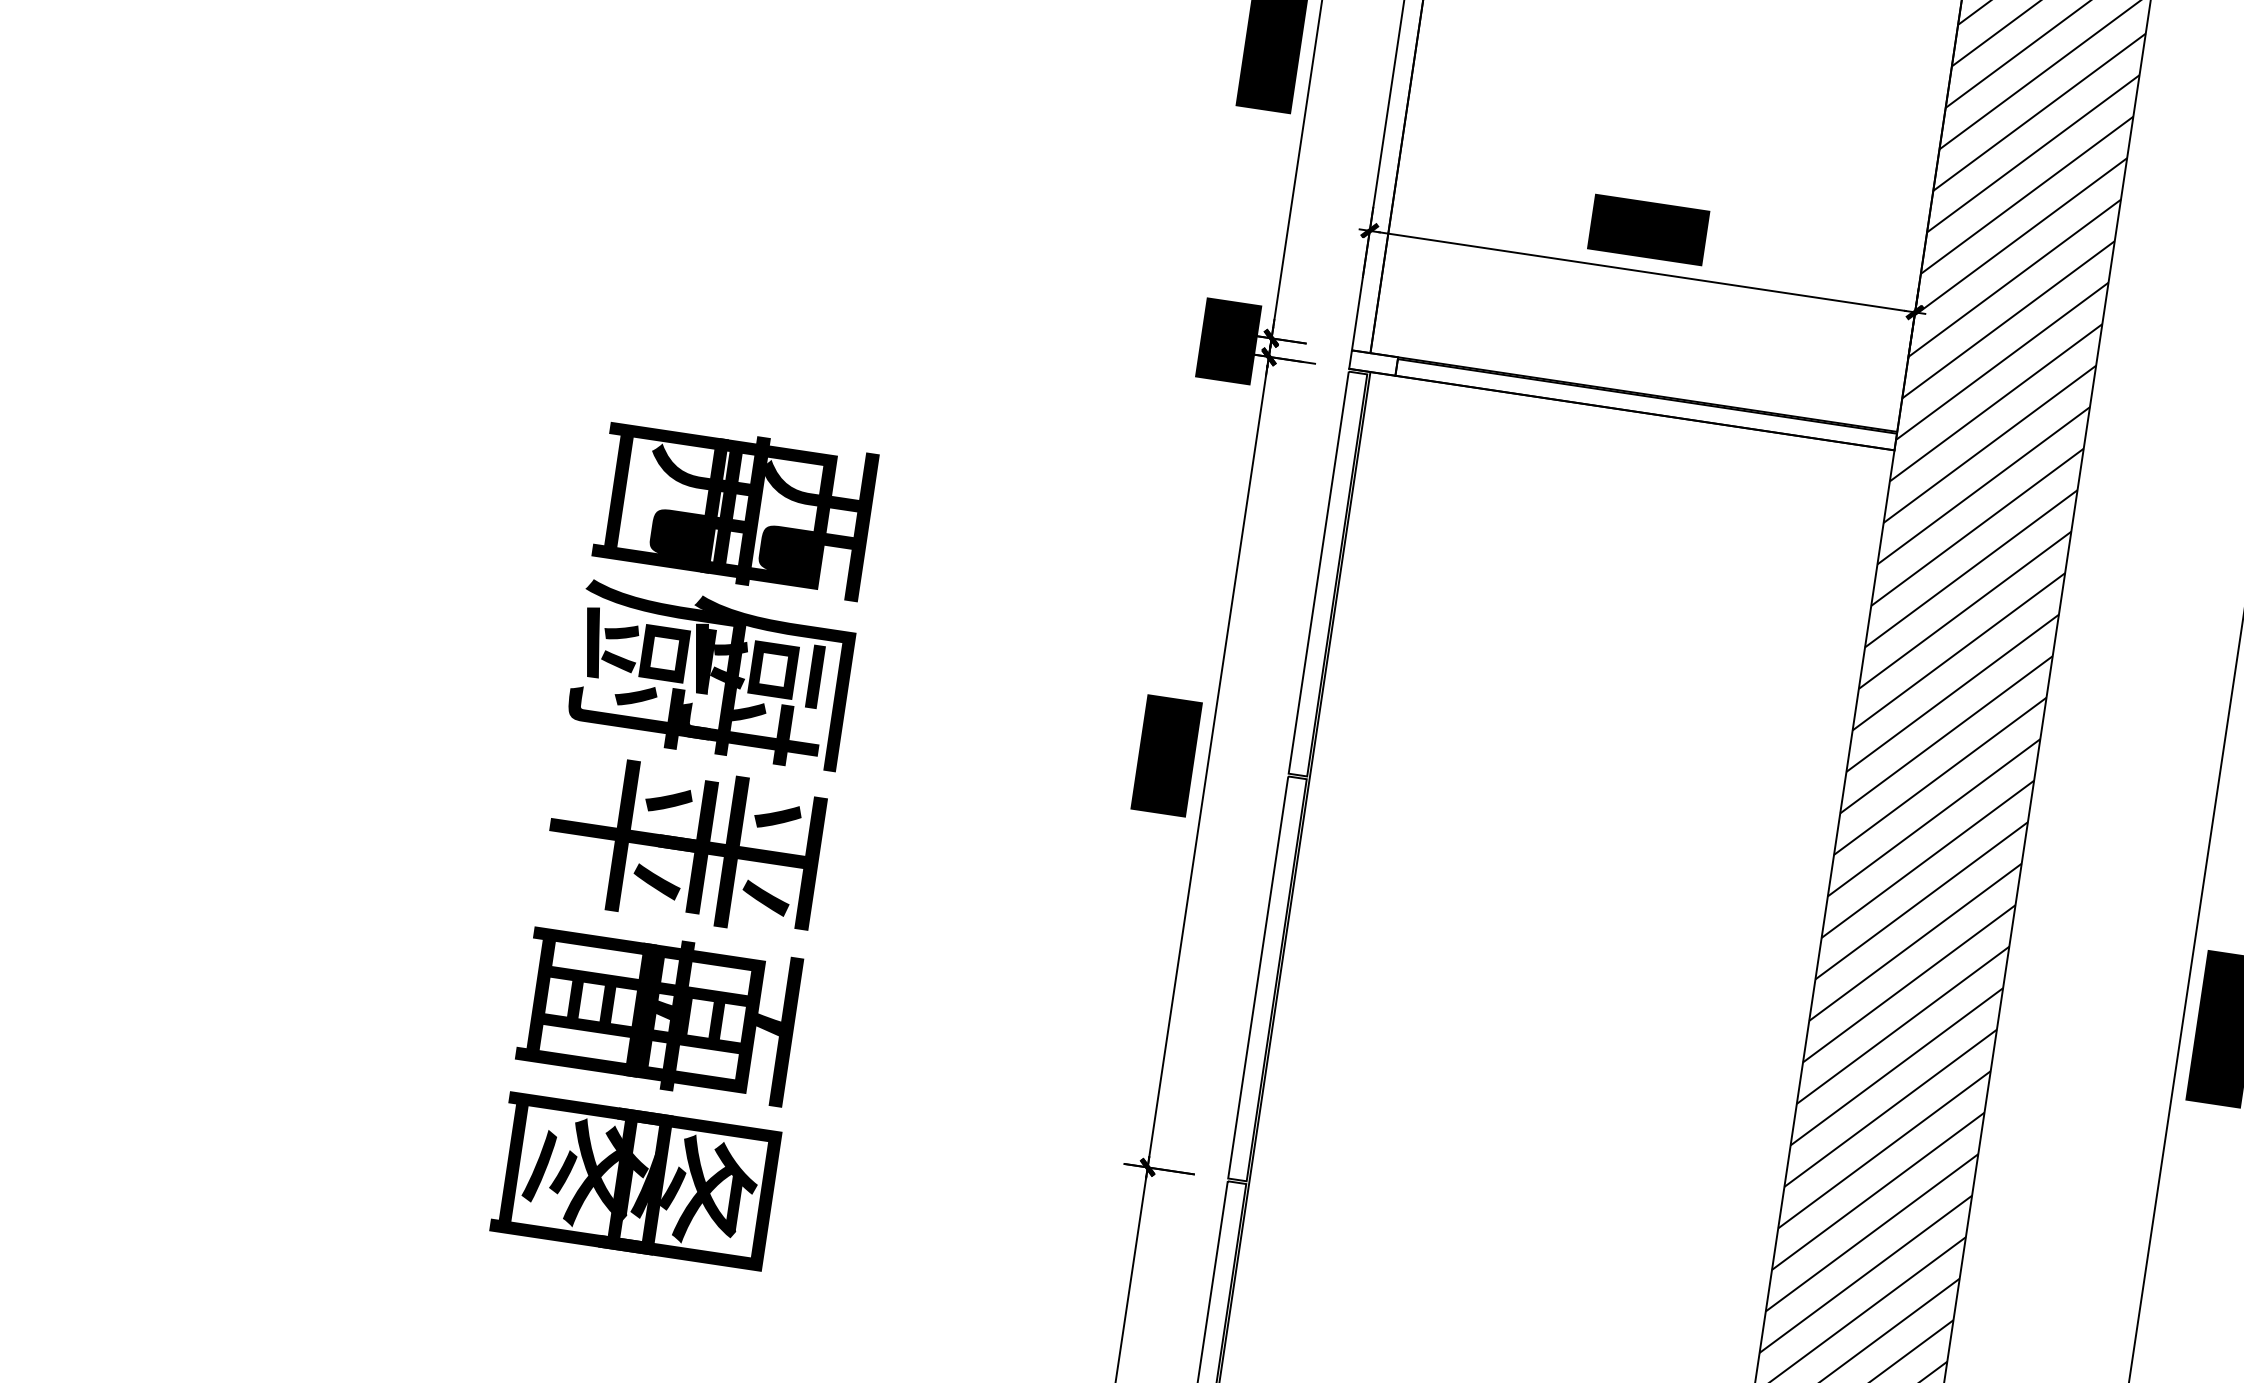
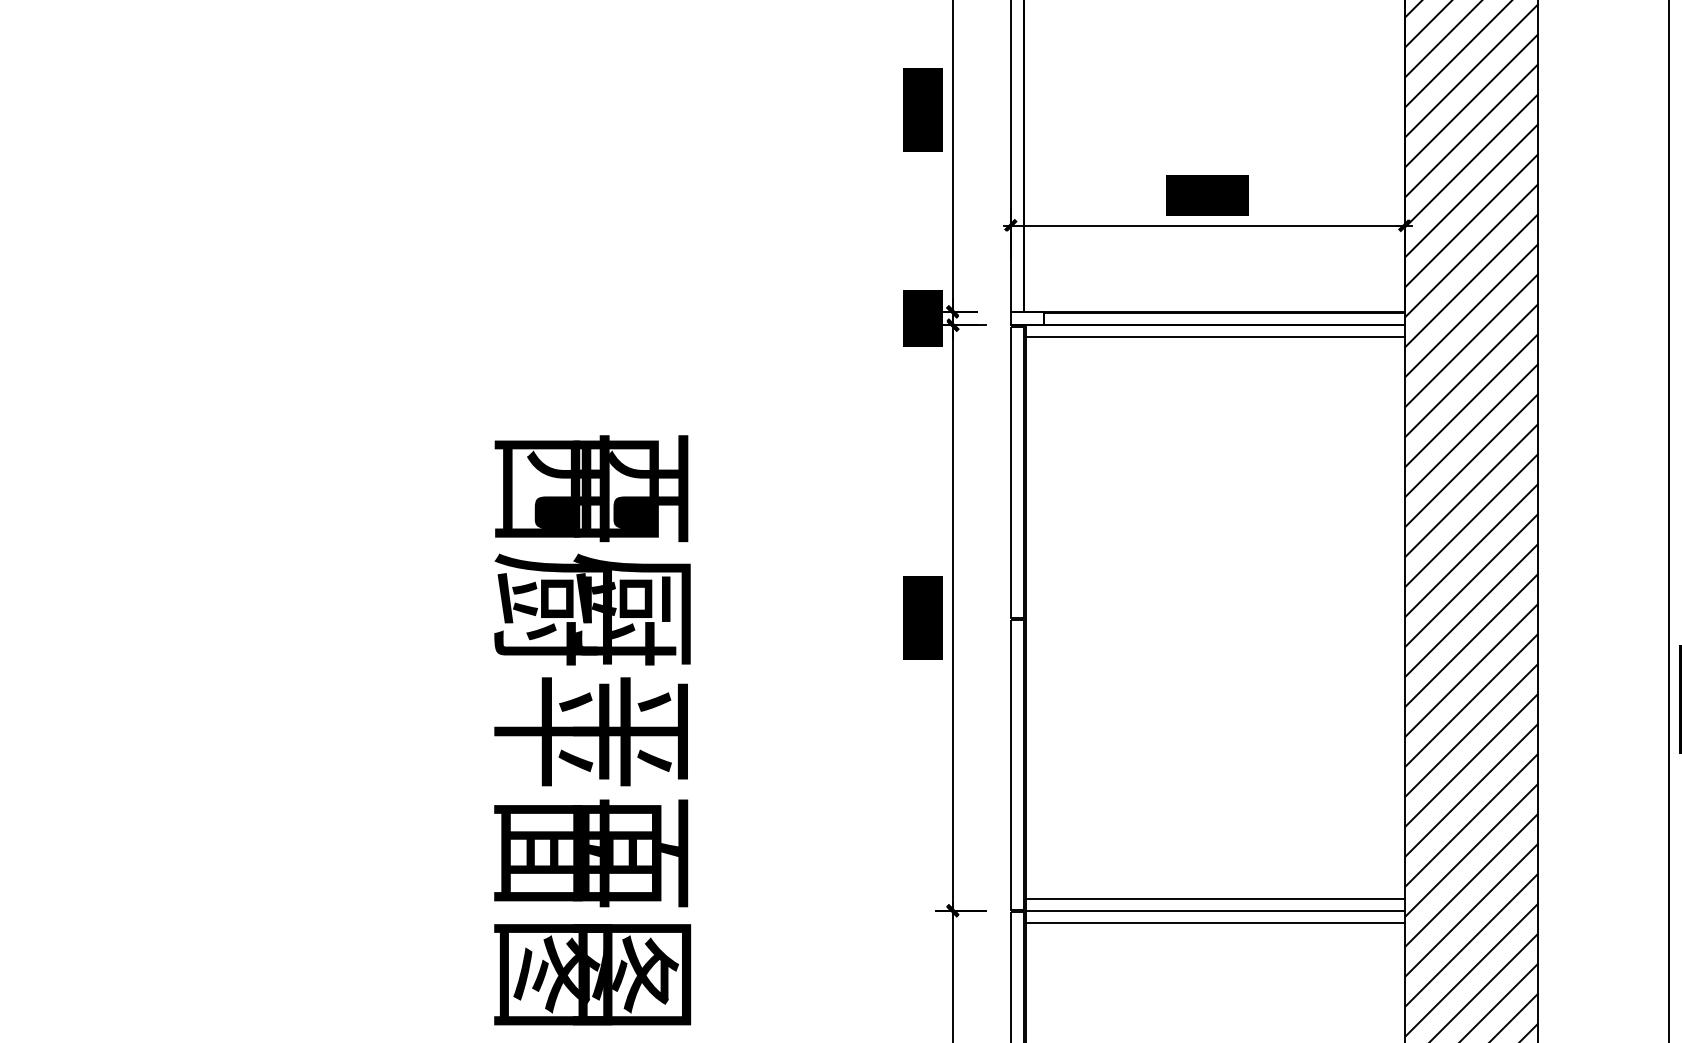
line: (1629, 428) -> (1215, 337), added
line: (1513, 1204) -> (1215, 898), added
line: (1511, 1221) -> (1215, 910), added
line: (1508, 1238) -> (1215, 922), added

